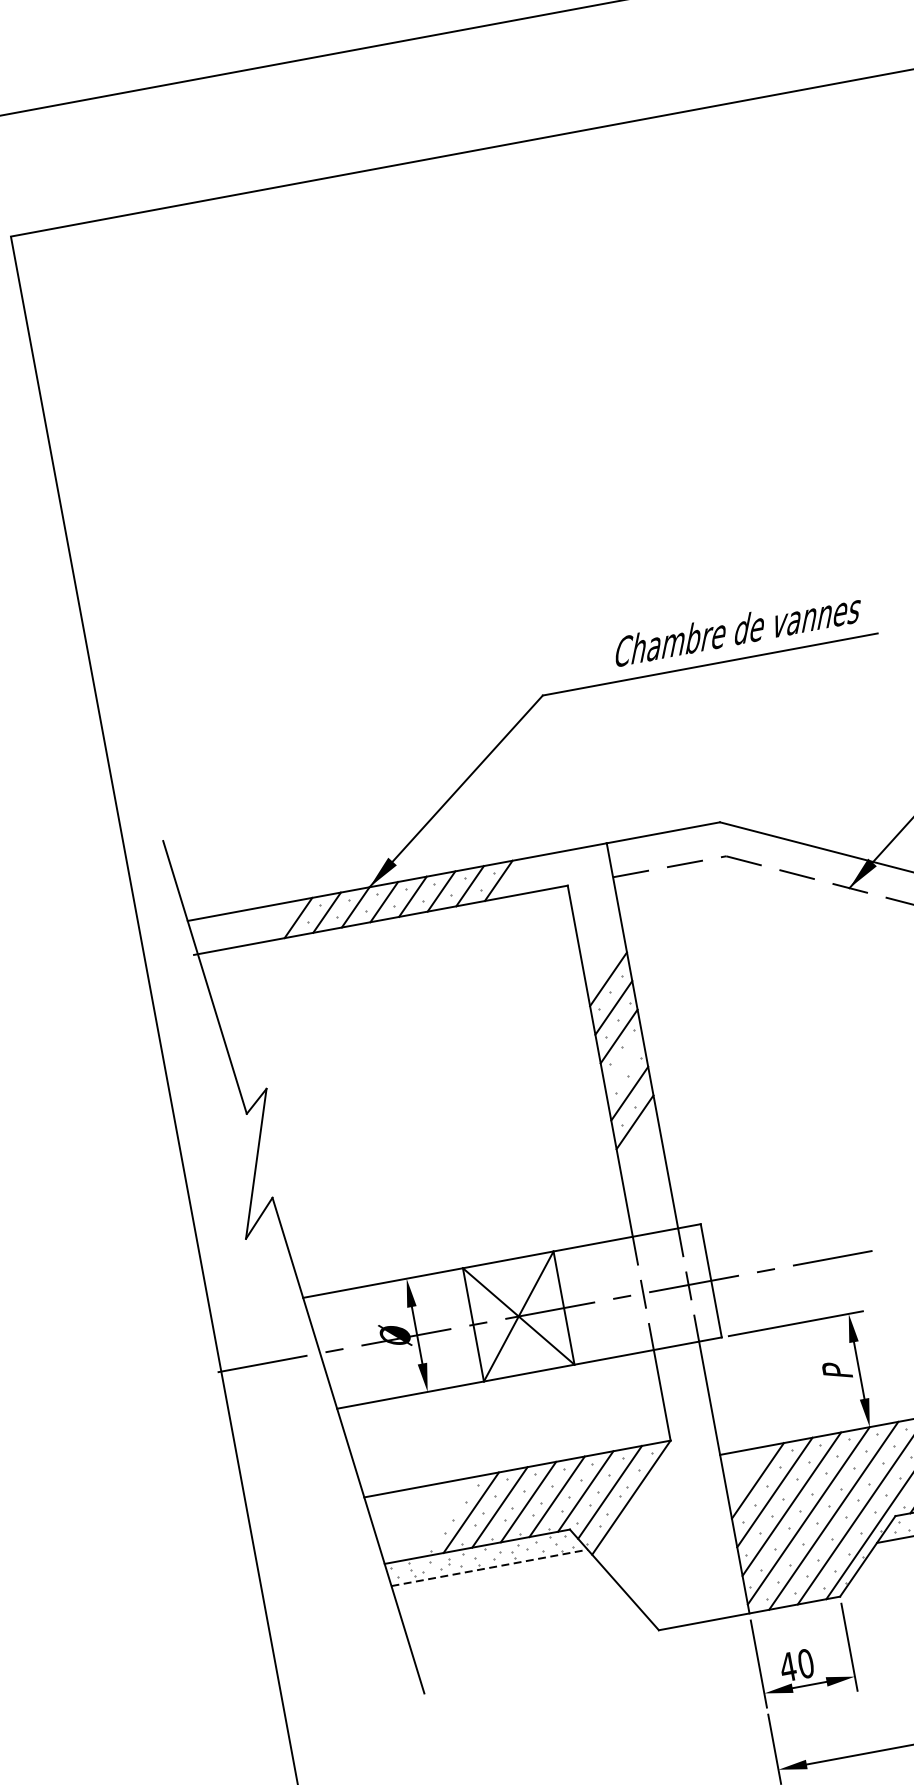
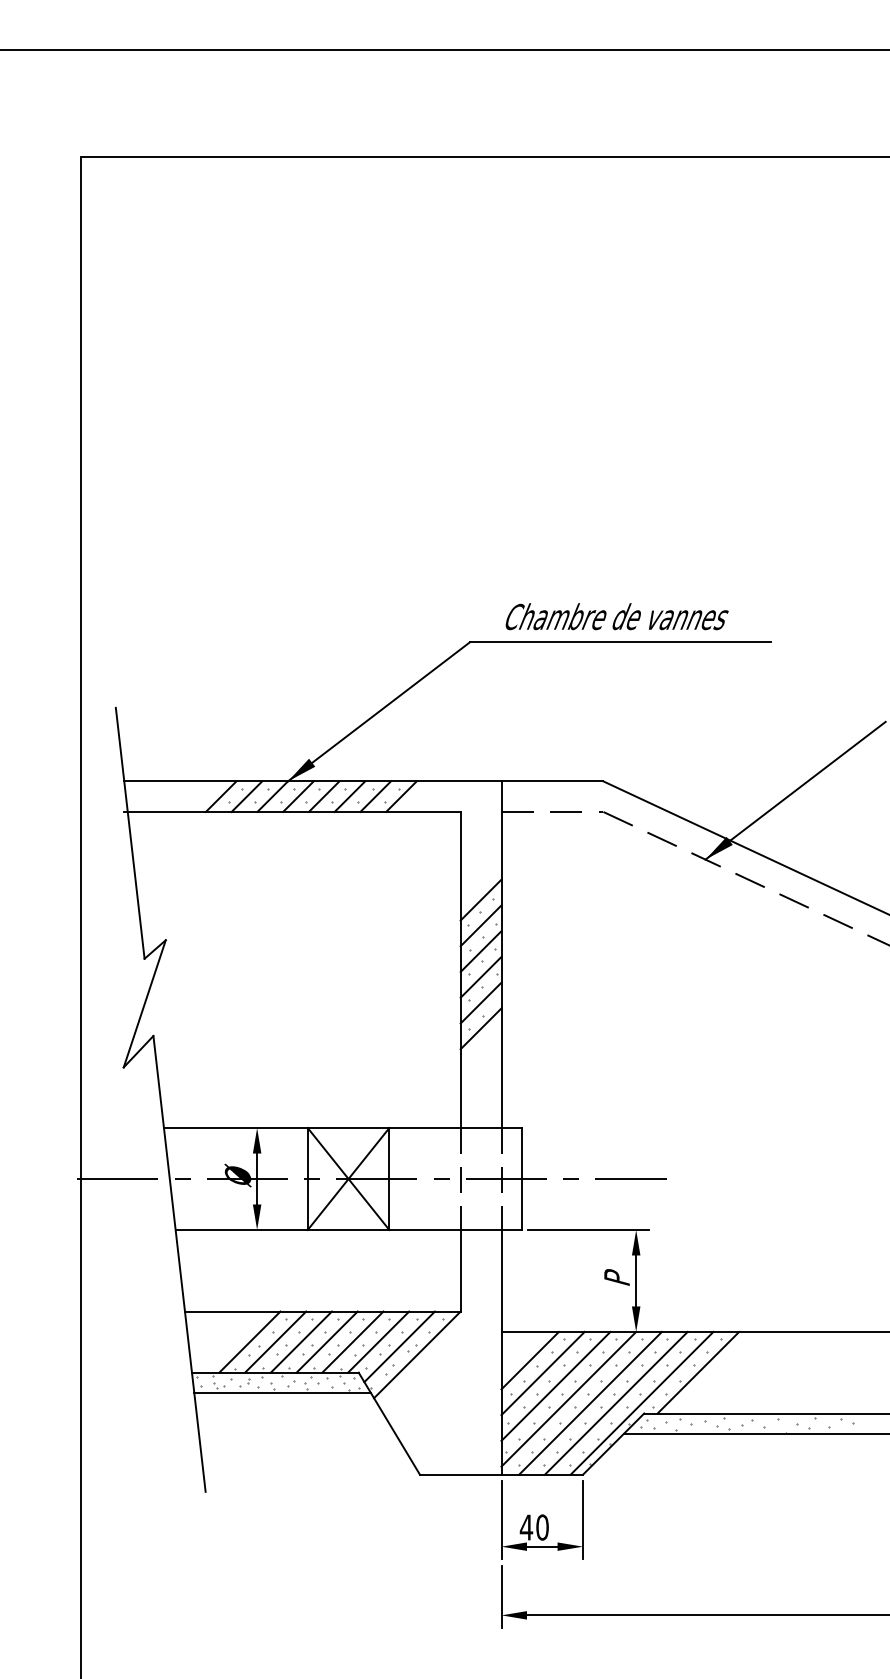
text: (737, 629) -> (616, 616), moved
line: (623, 1064) -> (480, 976), added
line: (442, 1517) -> (249, 1341), added
line: (490, 1568) -> (283, 1393), dashed -> solid

